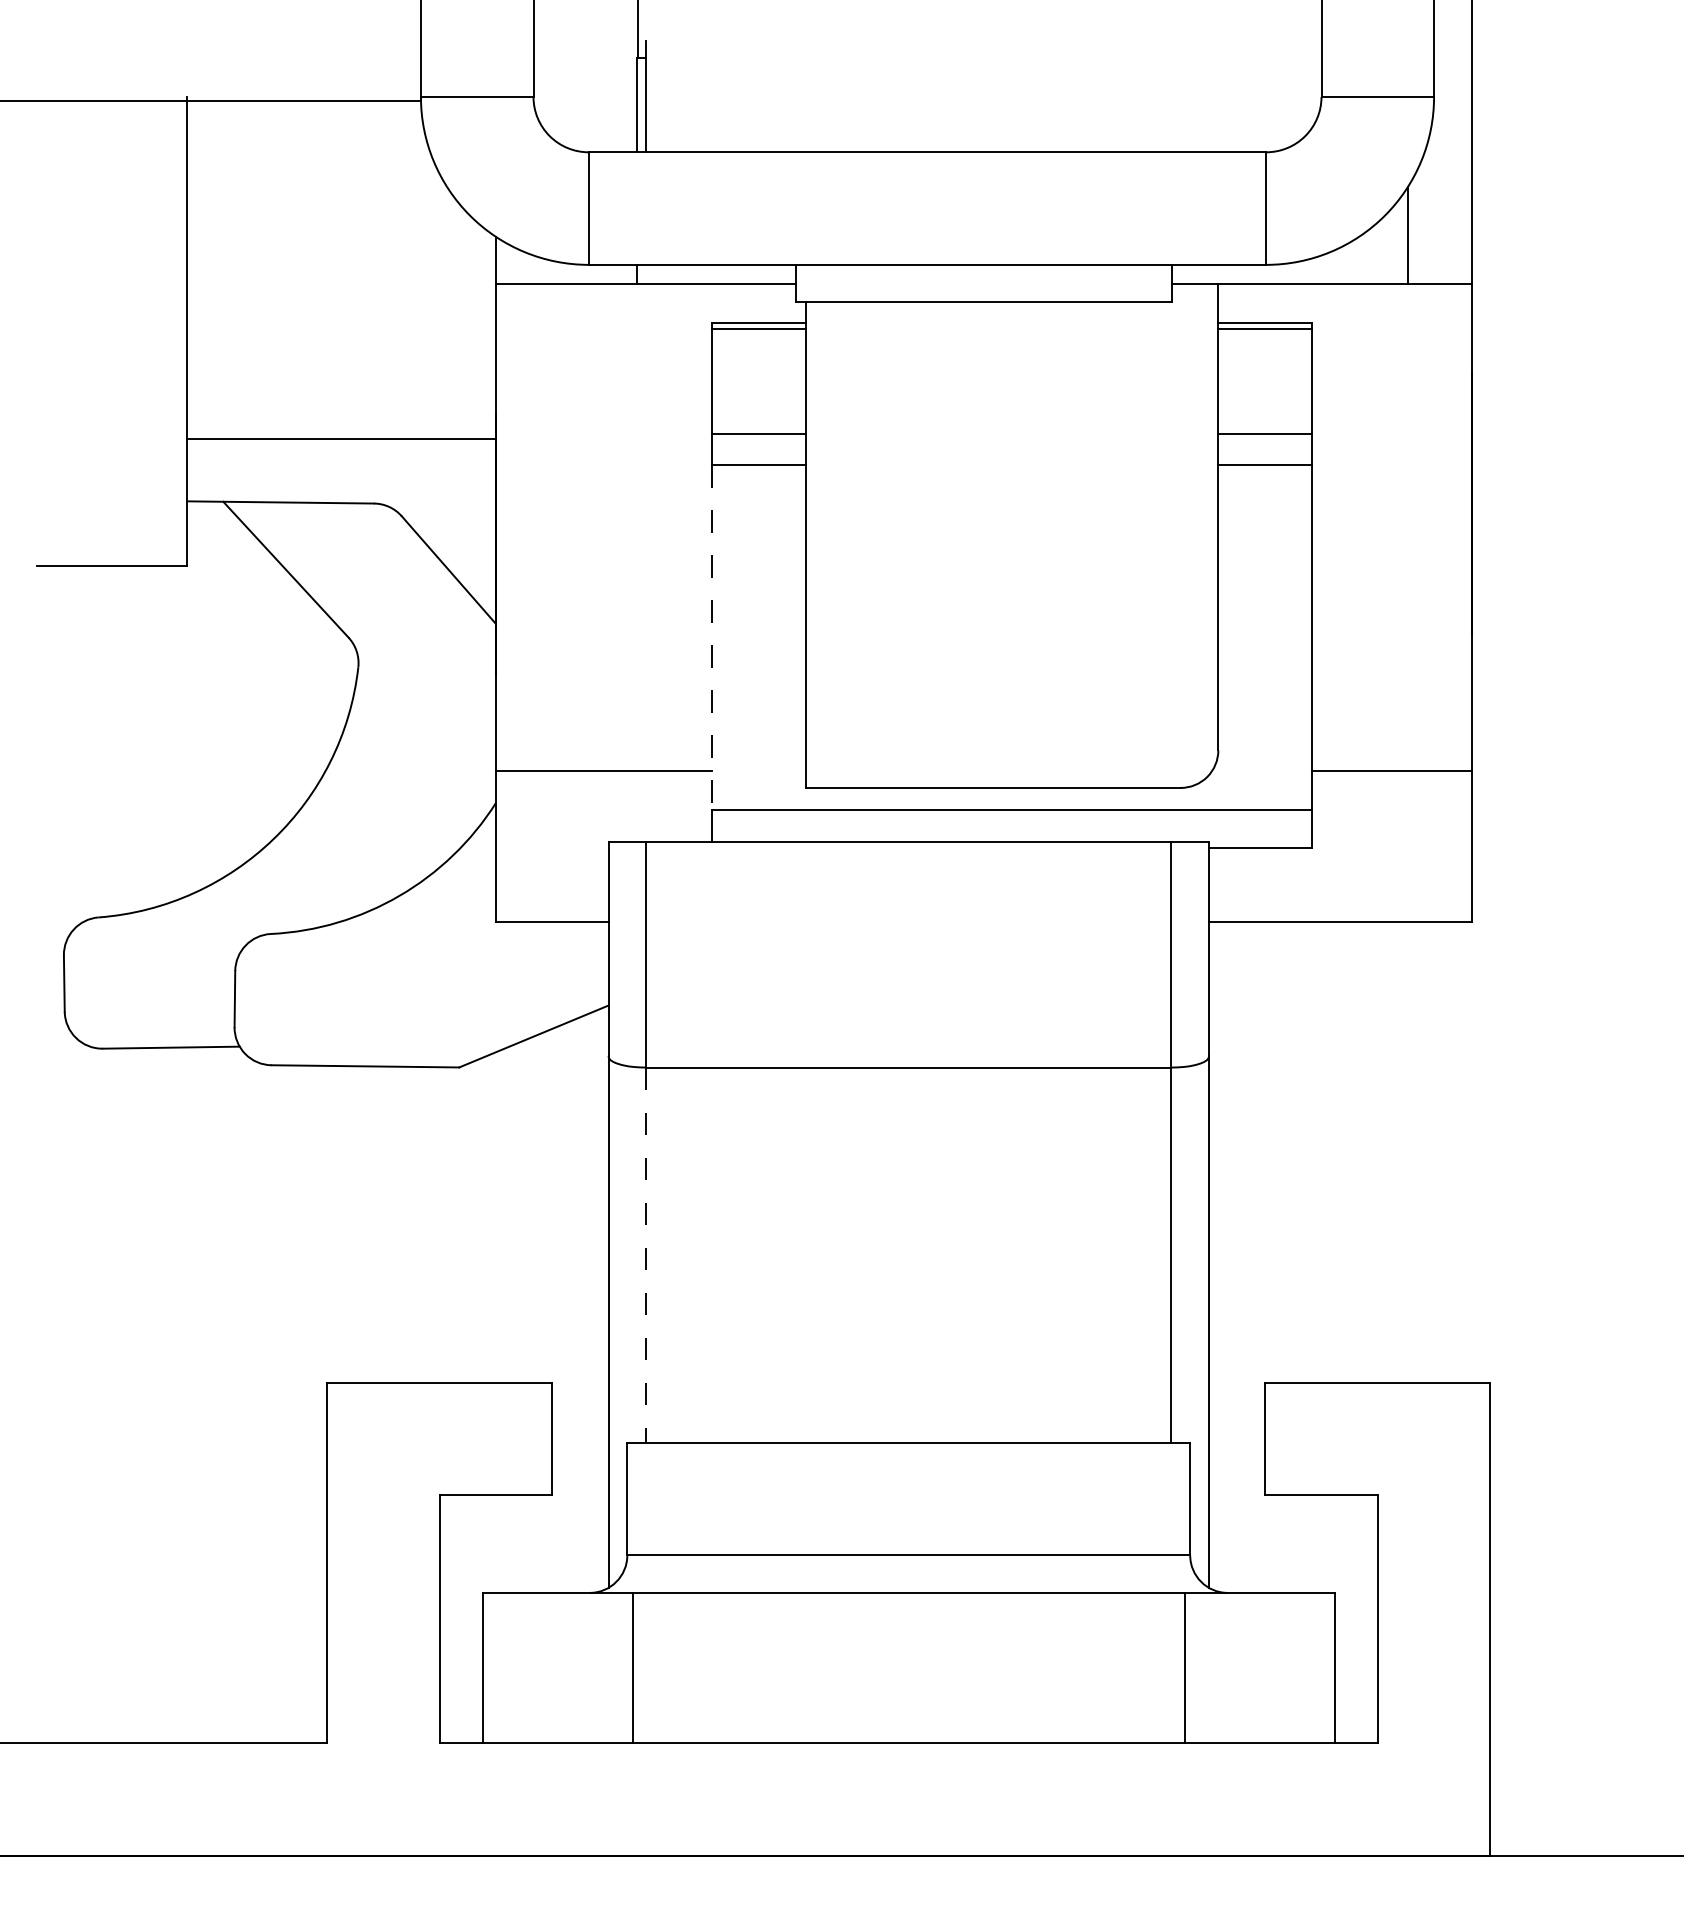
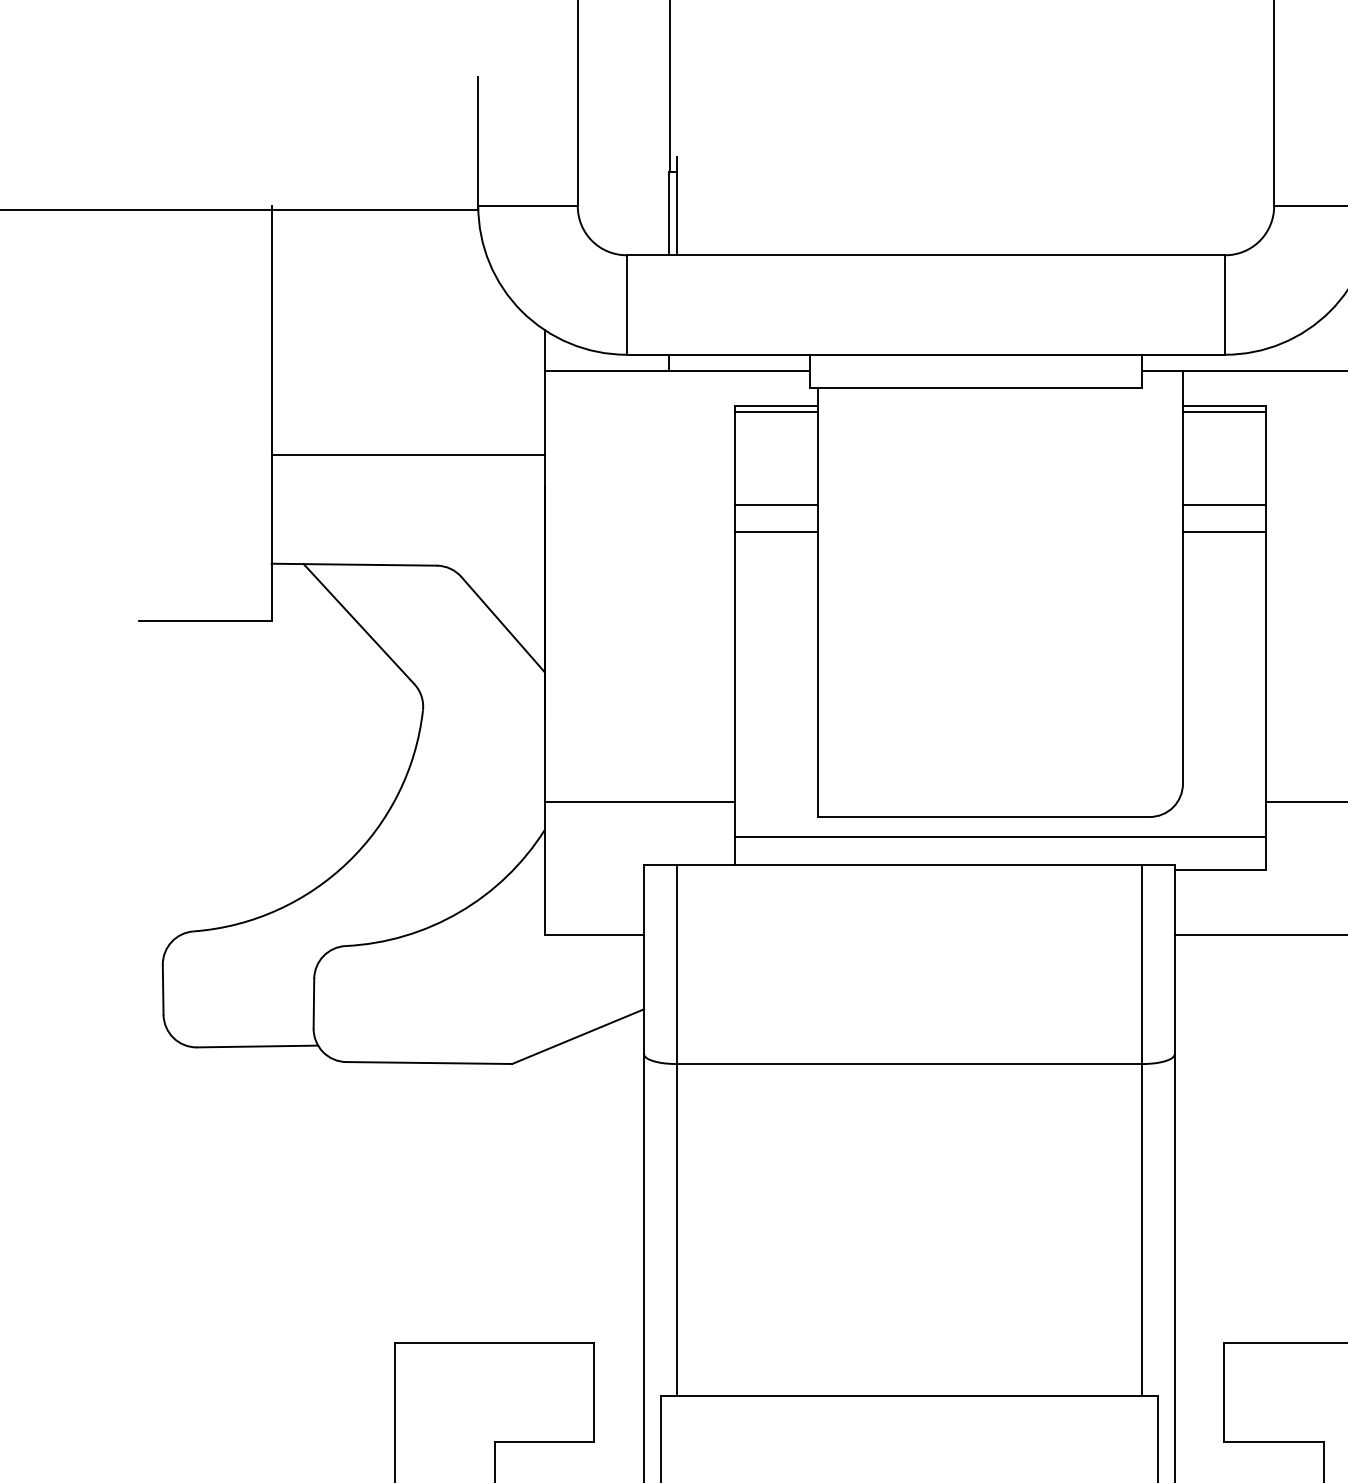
line: (341, 439) -> (408, 455), moved
line: (711, 637) -> (735, 684), dashed -> solid
line: (646, 1255) -> (677, 1230), dashed -> solid

